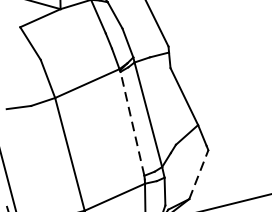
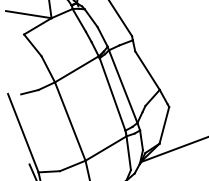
line: (132, 122) -> (112, 93), dashed -> solid
line: (198, 174) -> (164, 125), dashed -> solid

